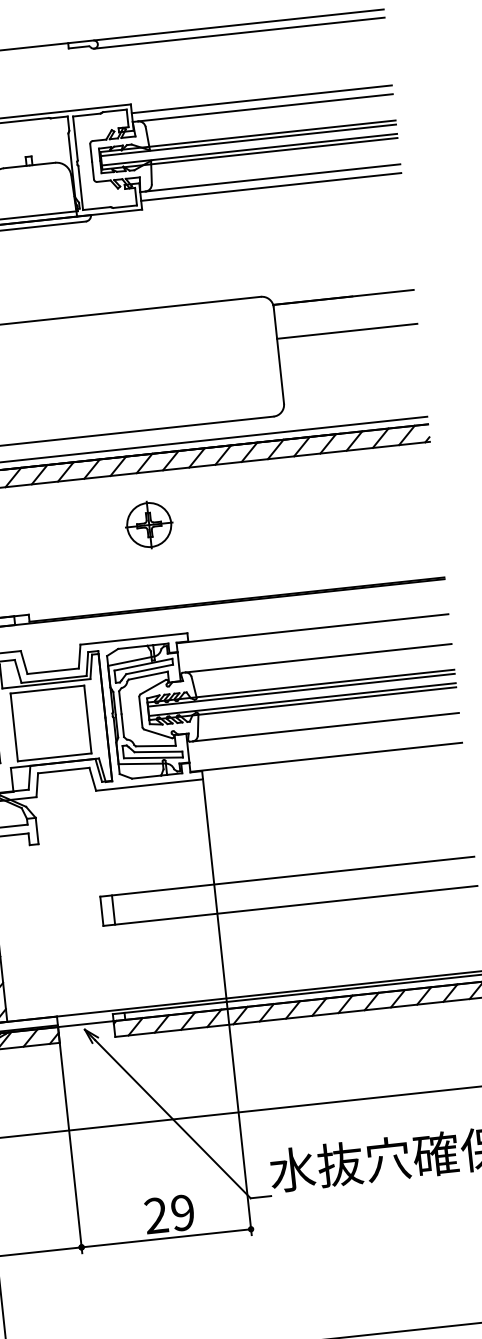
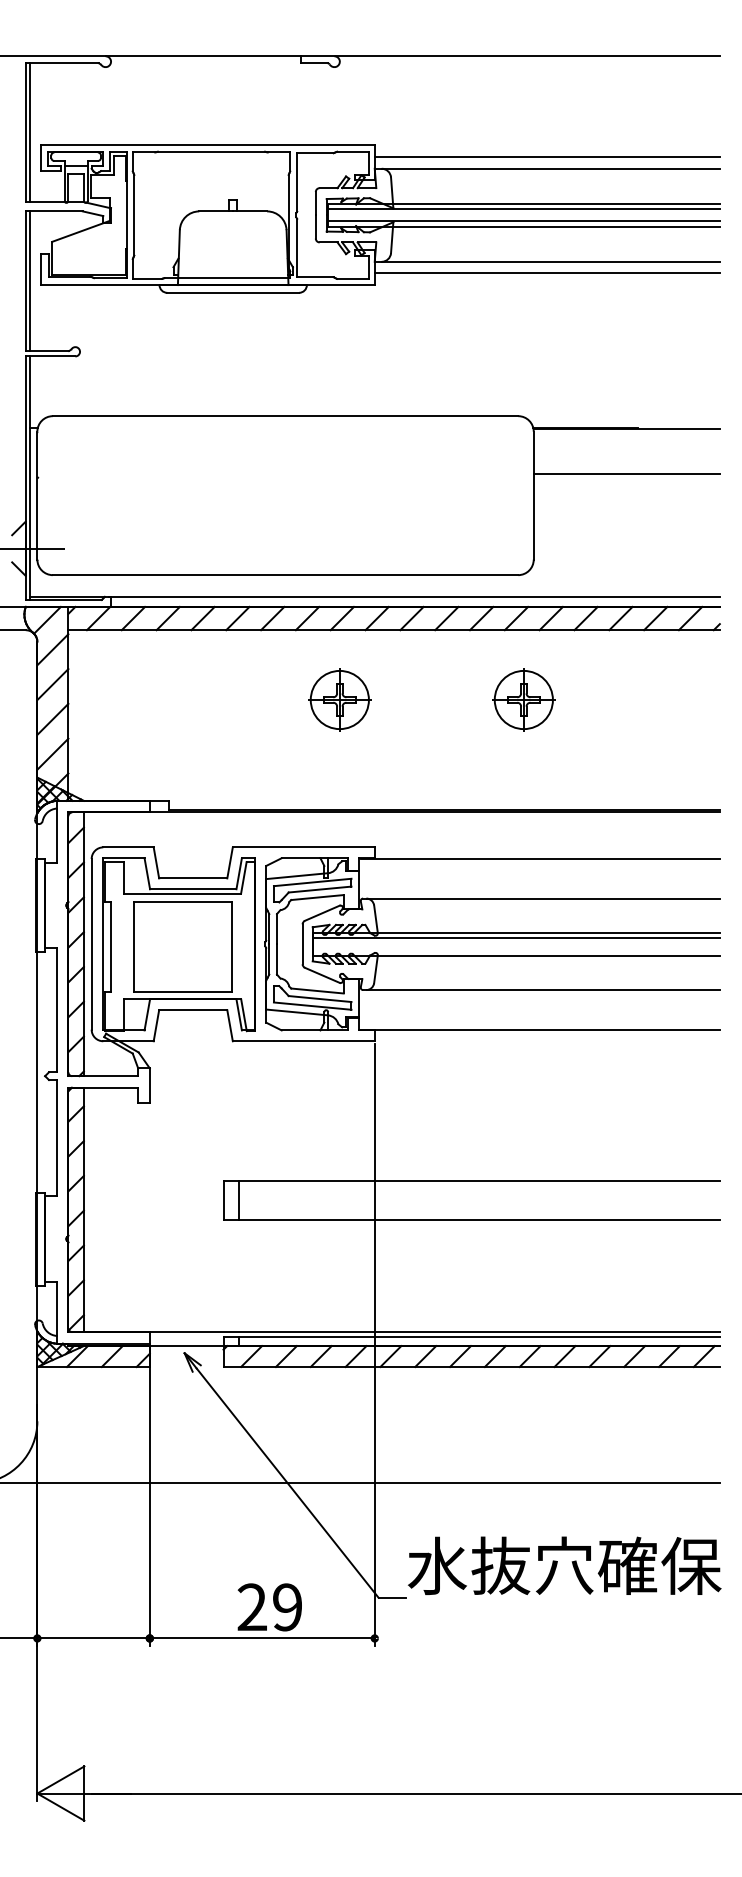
line: (238, 33) -> (526, 67), removed
part: (287, 509) -> (523, 699), added
line: (301, 699) -> (515, 950), removed

